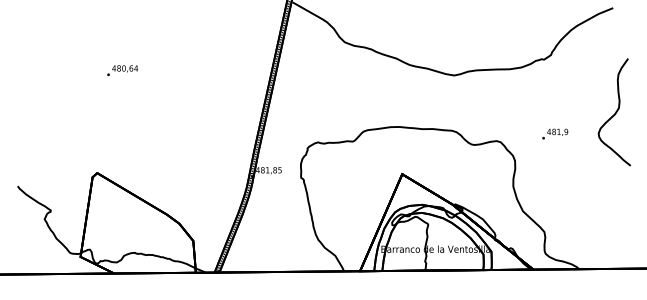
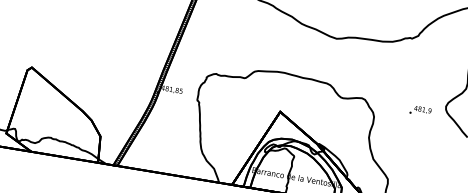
text: (555, 133) -> (420, 110), moved

